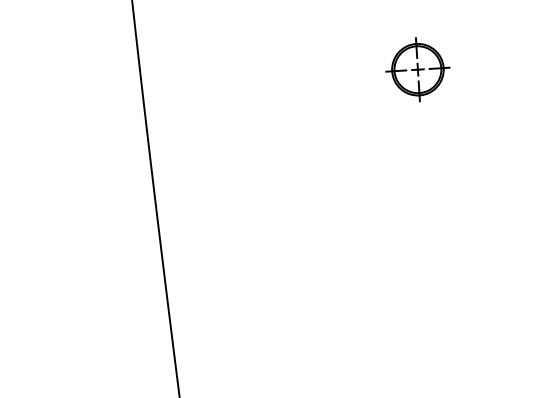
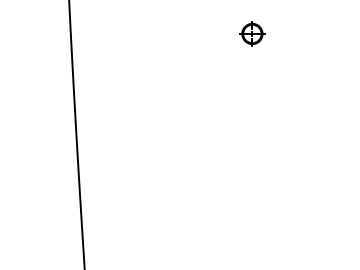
part: (418, 68) -> (252, 33), size x0.6

